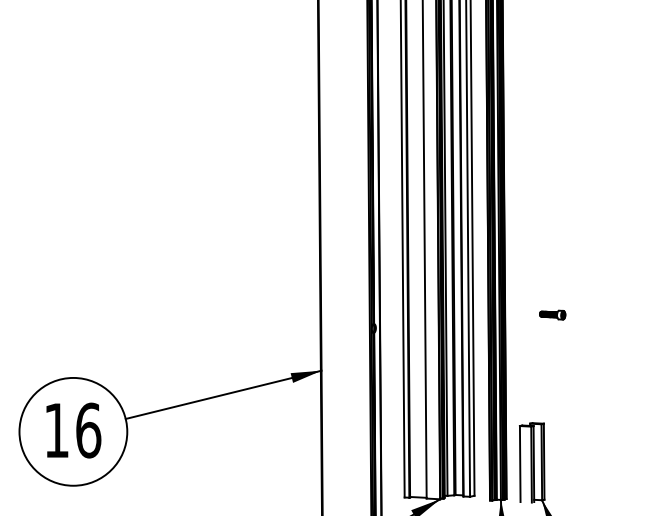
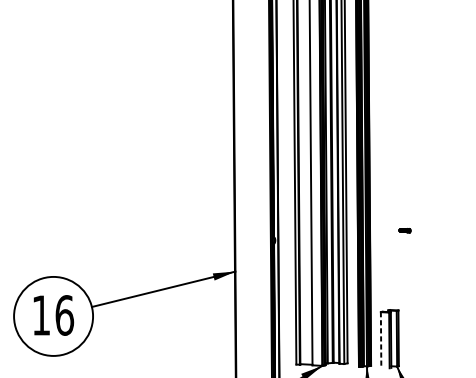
part: (552, 314) -> (404, 230), size x0.6
line: (520, 464) -> (381, 340), solid -> dashed

